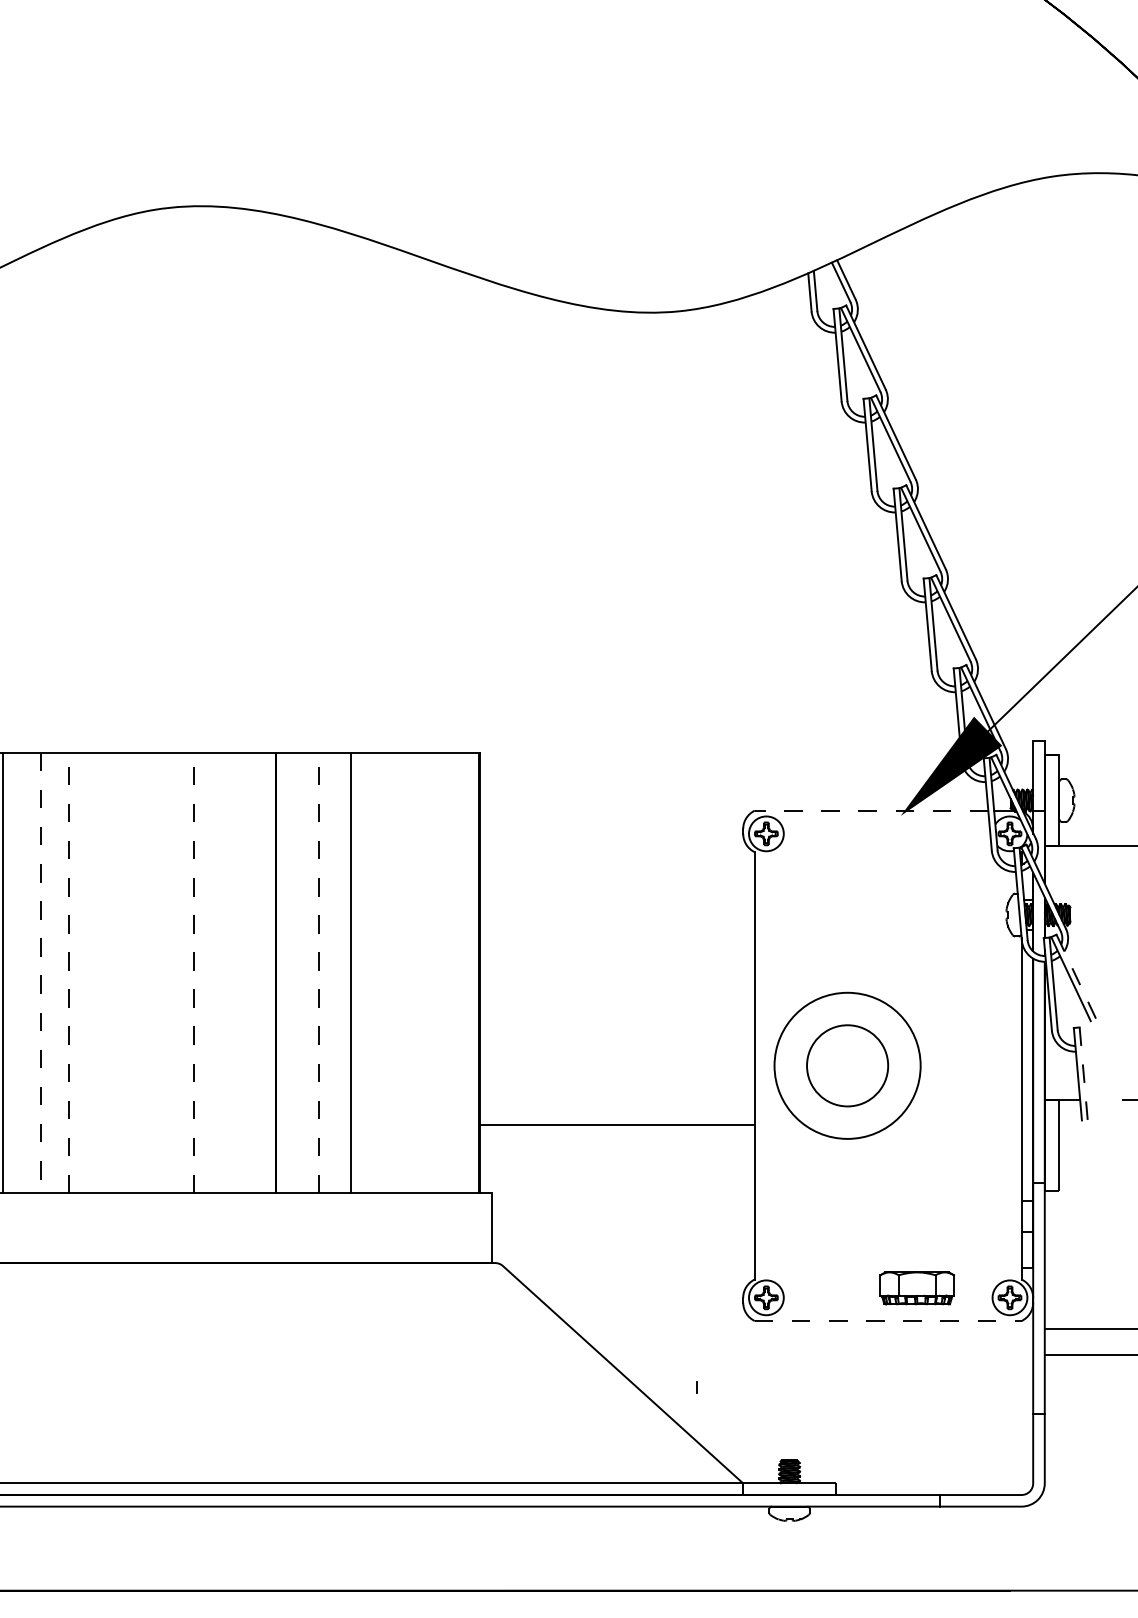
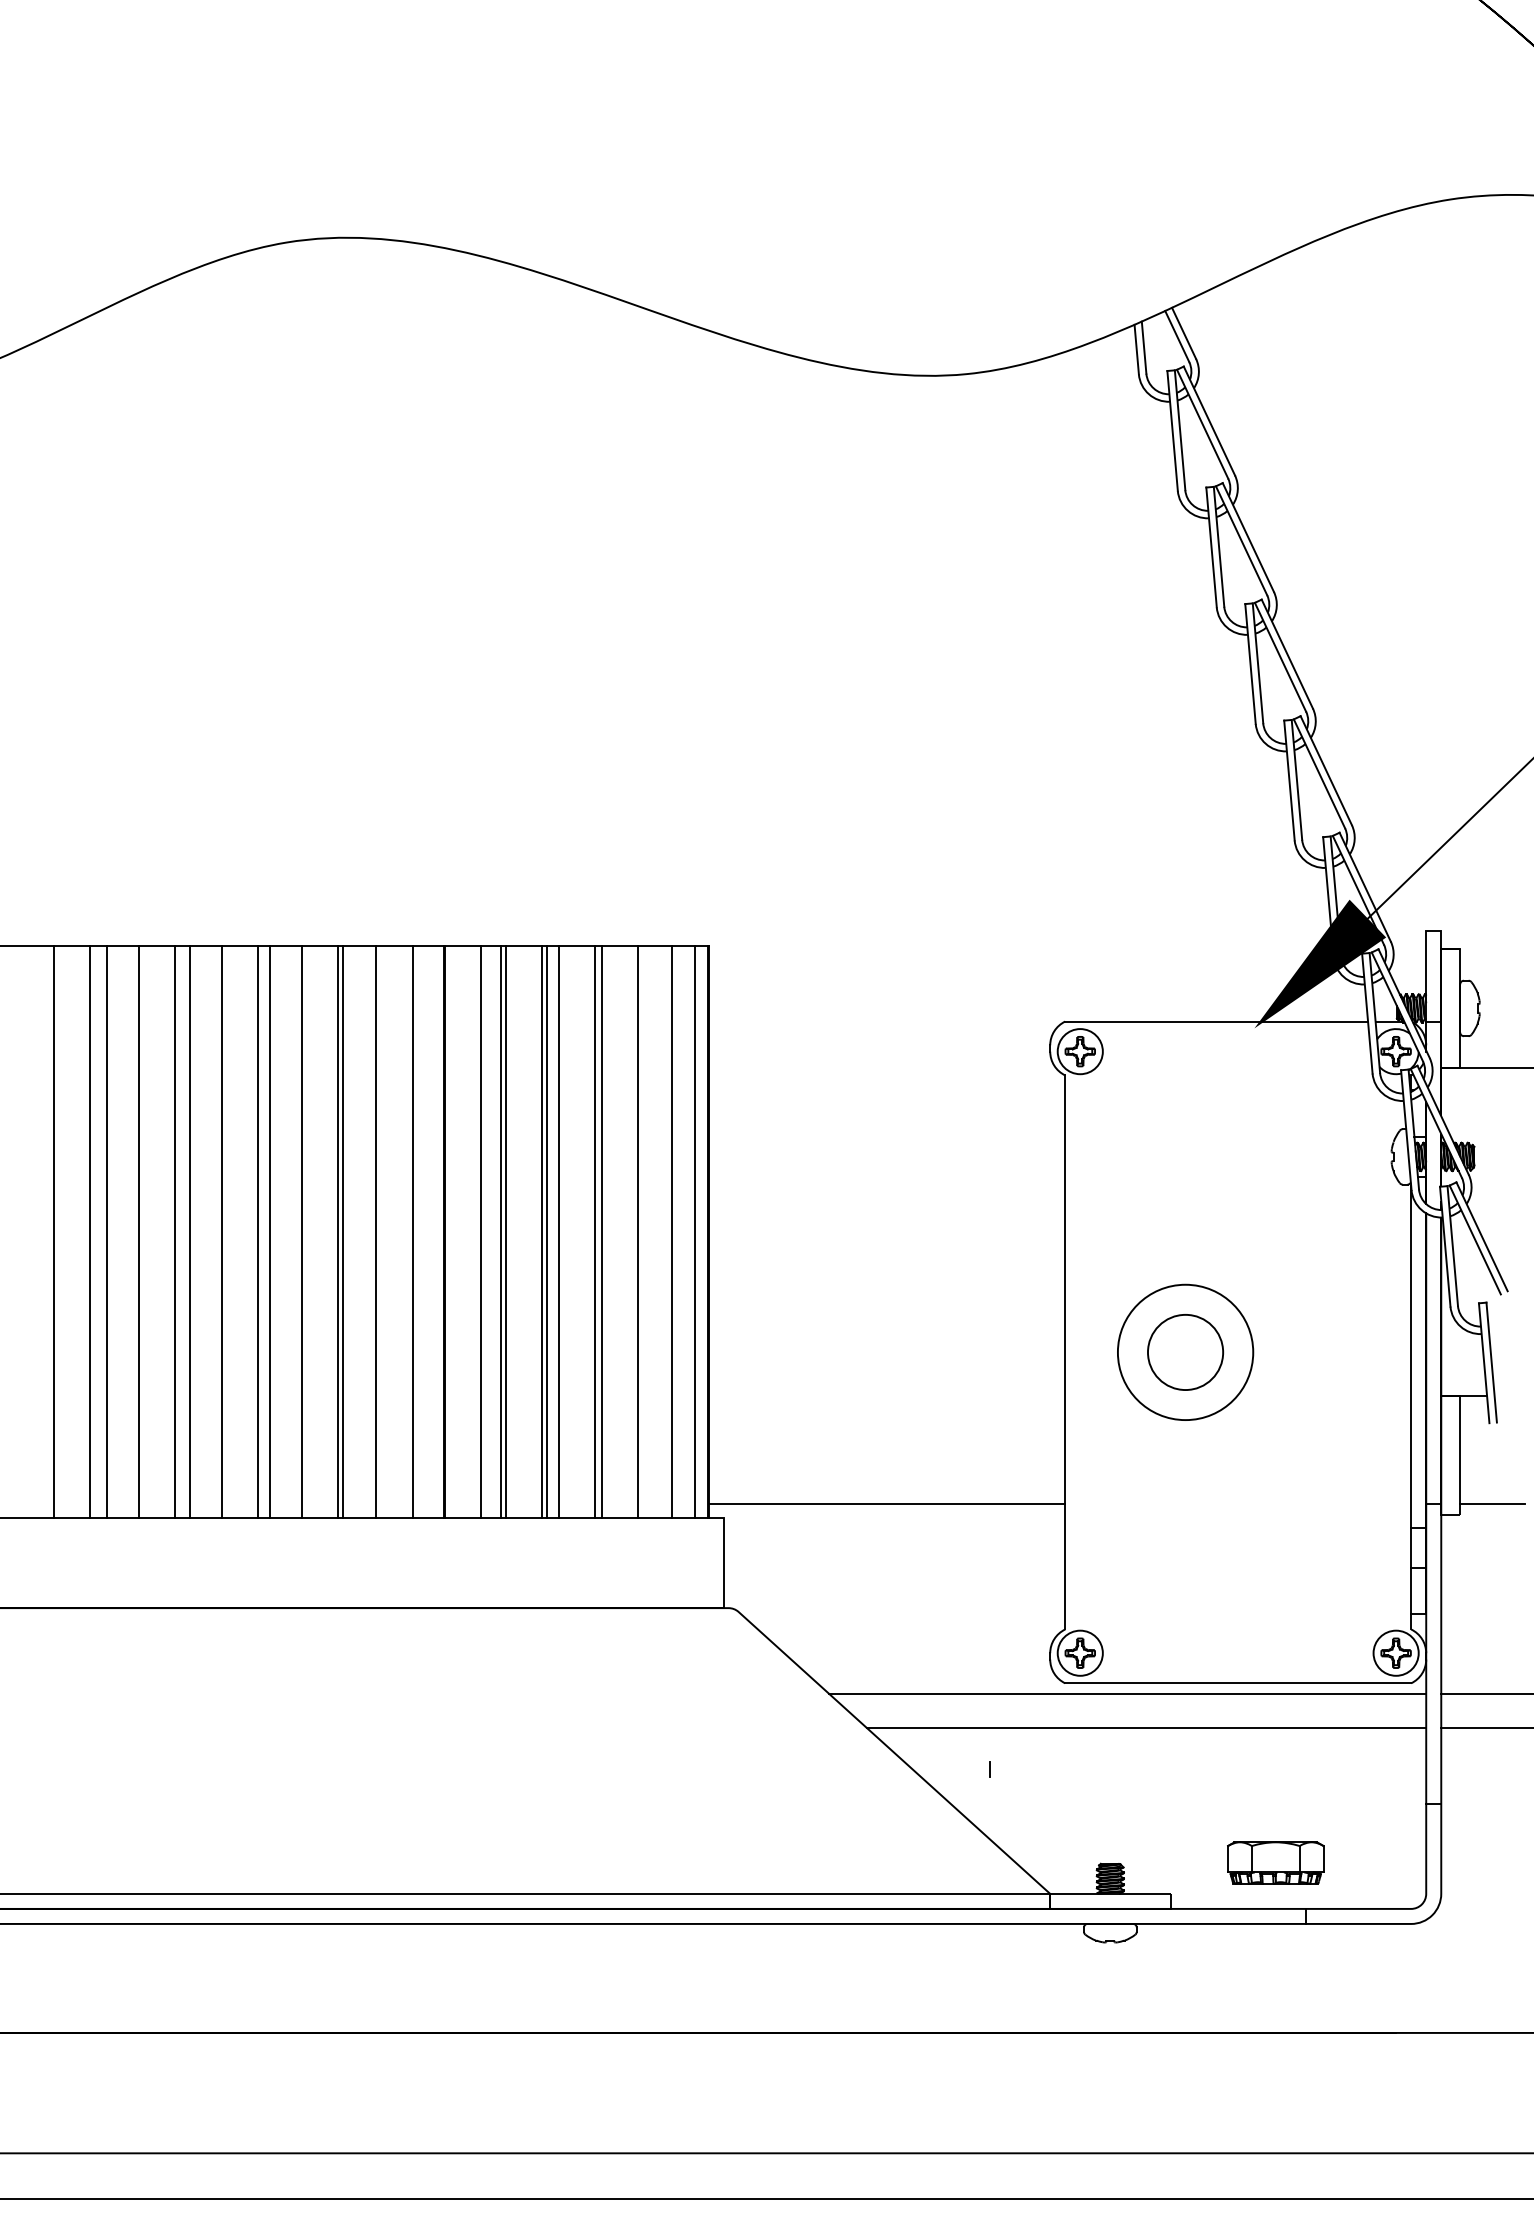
line: (871, 810) -> (1216, 1021), dashed -> solid
line: (16, 972) -> (107, 1231), added
line: (80, 972) -> (190, 1231), added
line: (104, 972) -> (222, 1231), added
line: (132, 972) -> (258, 1231), added
line: (141, 972) -> (269, 1231), added
line: (165, 972) -> (301, 1231), added
line: (197, 972) -> (342, 1231), added
line: (223, 972) -> (376, 1231), added
line: (251, 972) -> (412, 1231), added
line: (303, 972) -> (480, 1231), added
line: (323, 972) -> (505, 1231), added
line: (354, 972) -> (546, 1231), added
line: (363, 972) -> (558, 1231), added
line: (391, 972) -> (594, 1231), added
line: (397, 972) -> (602, 1231), added
line: (425, 972) -> (638, 1231), added
line: (451, 972) -> (672, 1231), added
line: (469, 972) -> (695, 1231), added
line: (40, 973) -> (139, 1232), dashed -> solid
line: (68, 973) -> (175, 1232), dashed -> solid
line: (193, 973) -> (337, 1232), dashed -> solid
line: (319, 973) -> (500, 1232), dashed -> solid
line: (1076, 977) -> (1482, 1237), dashed -> solid
circle: (847, 1065) -> (1185, 1352), size x0.71
circle: (847, 1065) -> (1185, 1352), size x0.71
line: (1083, 1074) -> (1491, 1363), dashed -> solid
line: (617, 1125) -> (887, 1504), moved
line: (1084, 1183) -> (1492, 1504), added
part: (916, 1288) -> (1275, 1862), moved
line: (888, 1321) -> (1238, 1683), dashed -> solid
line: (802, 1329) -> (1127, 1694), added
line: (817, 1355) -> (1146, 1727), added

